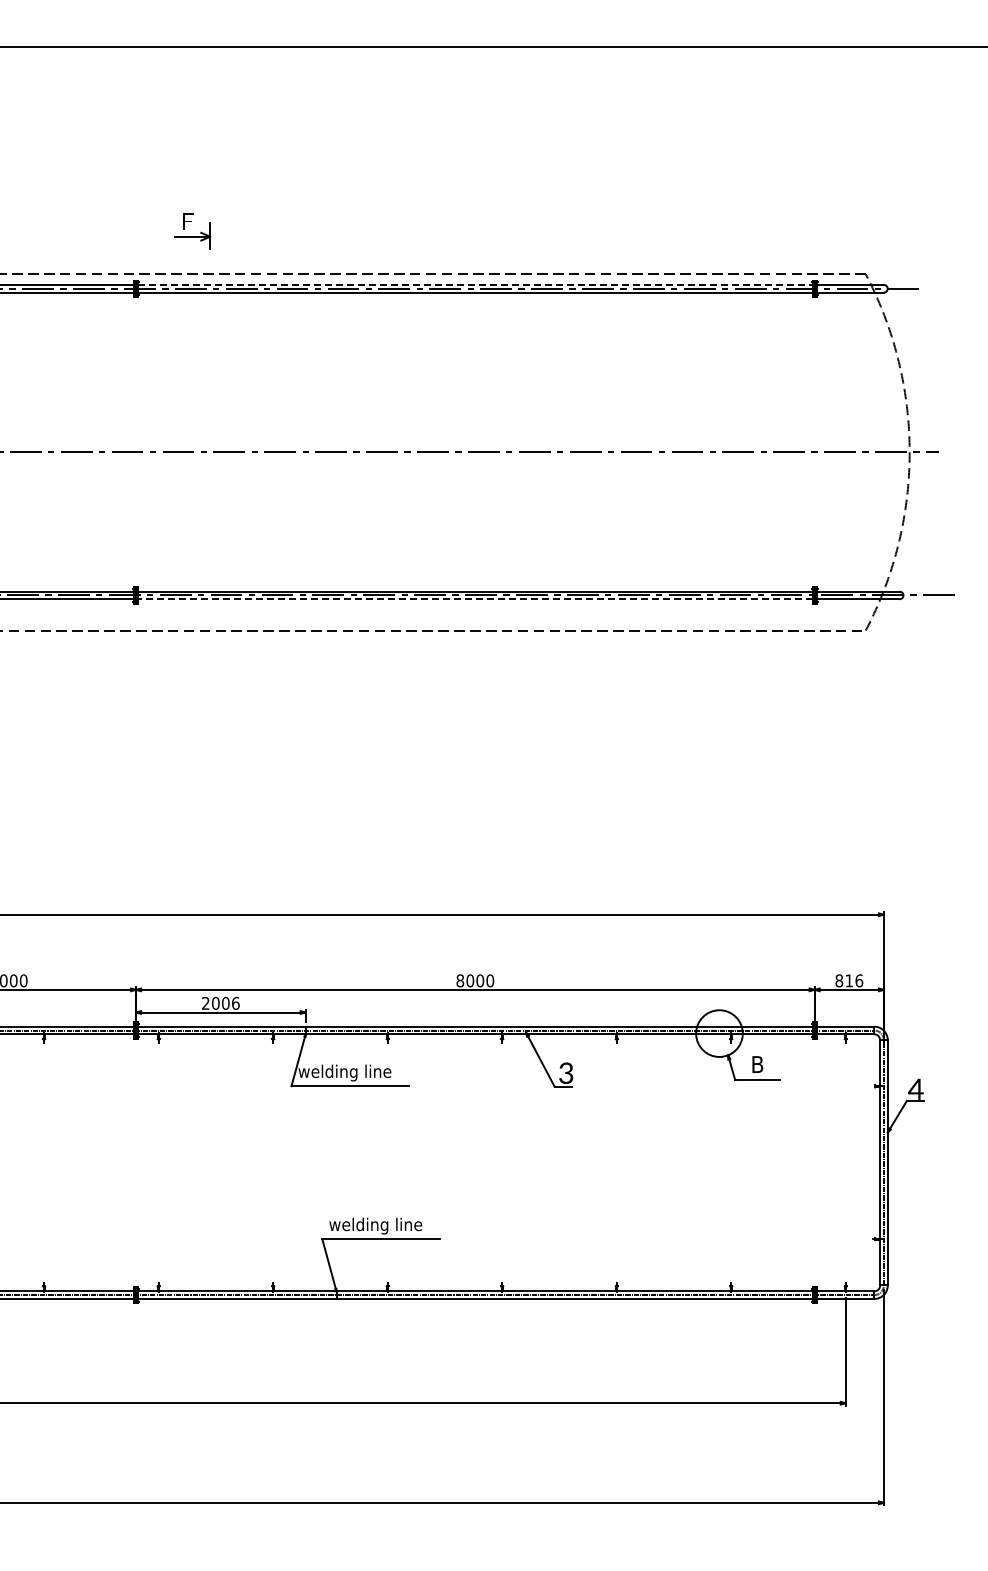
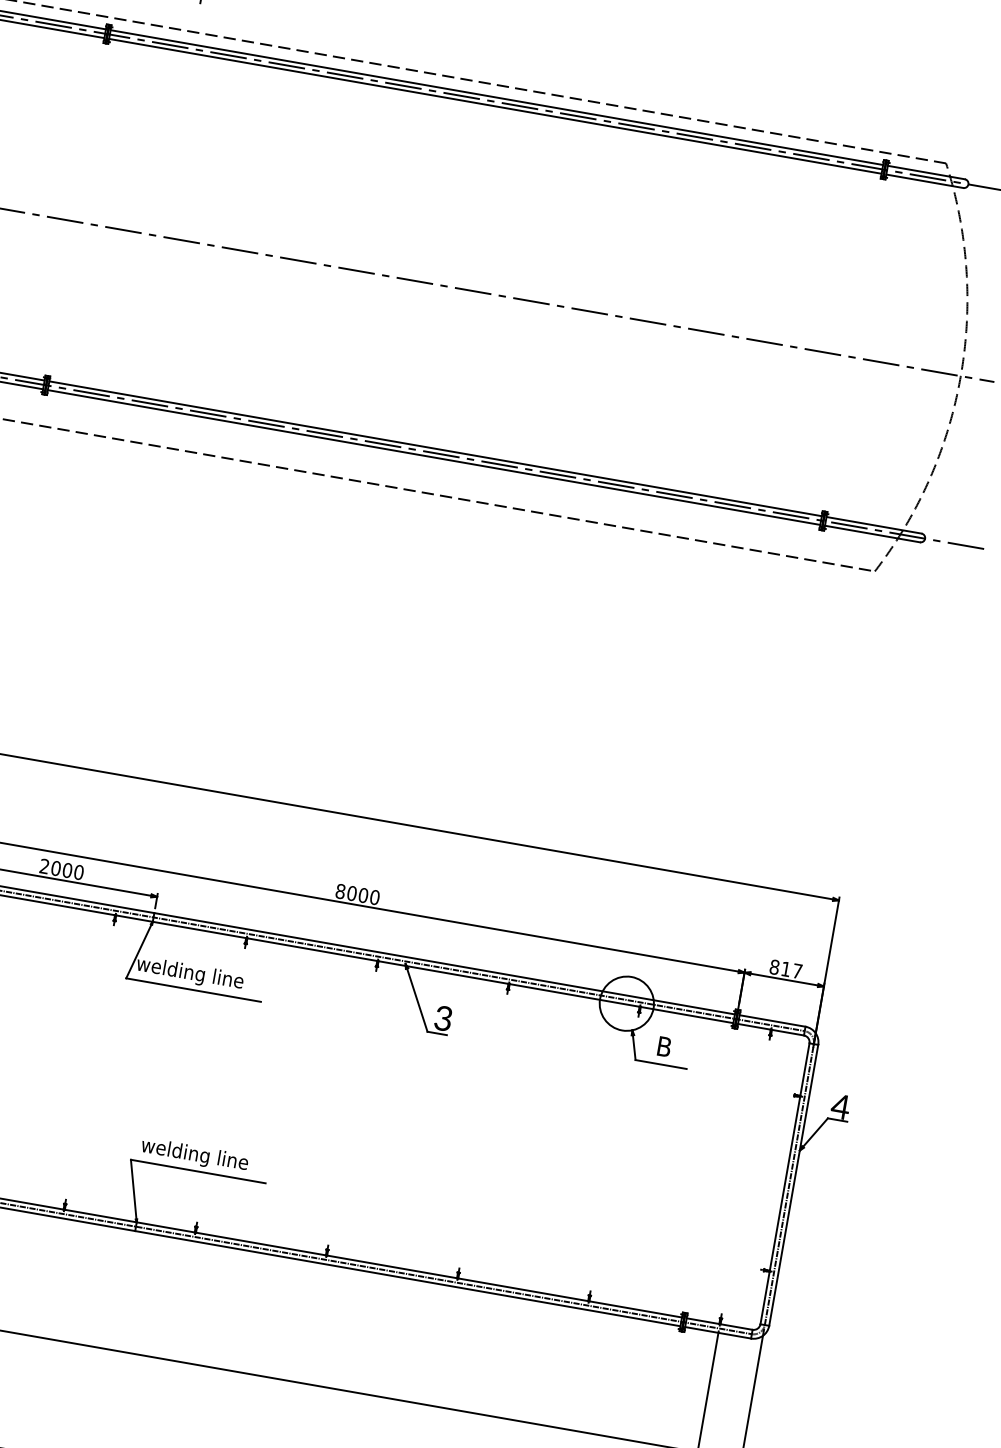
line: (475, 284) -> (497, 97), dashed -> solid
line: (474, 599) -> (433, 457), dashed -> solid
text: (859, 980) -> (797, 970), 816 -> 817
text: (235, 1003) -> (78, 872), 2006 -> 2000

